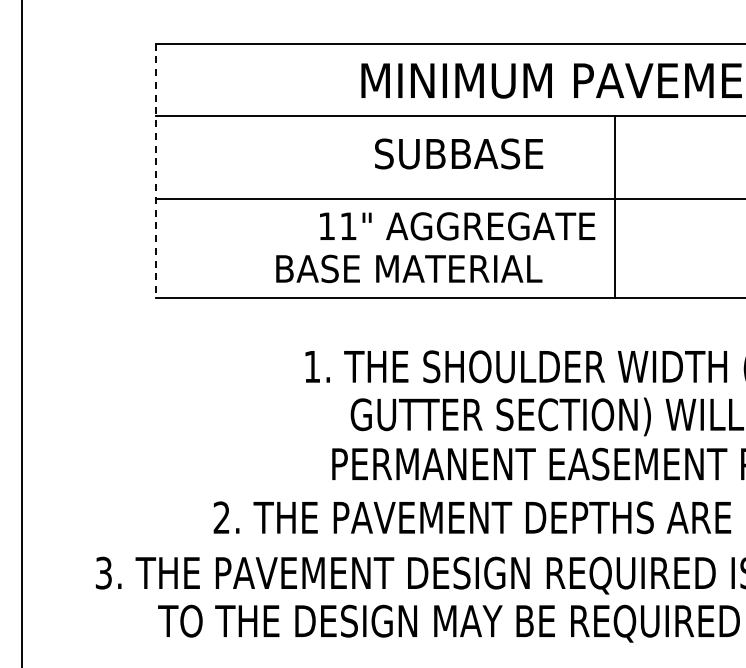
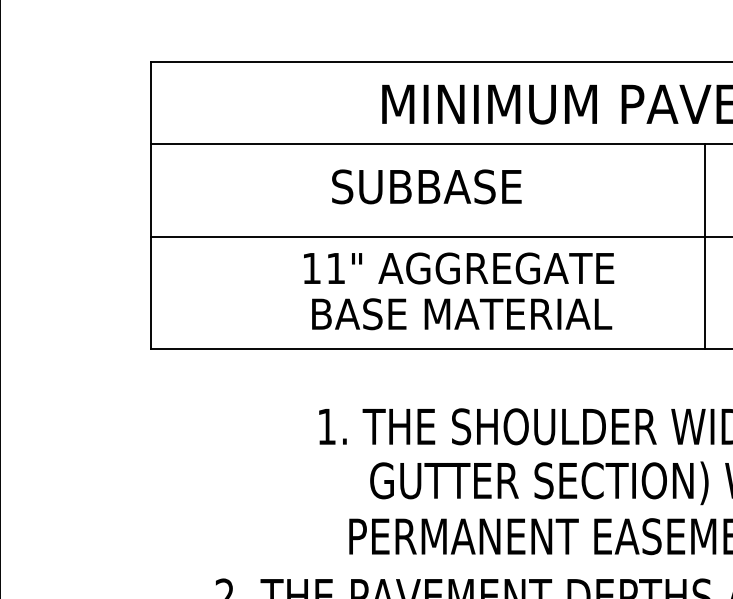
text: (459, 153) -> (427, 186), moved
line: (156, 171) -> (151, 206), dashed -> solid
line: (614, 206) -> (704, 246), moved
text: (457, 226) -> (458, 268), moved
text: (409, 268) -> (462, 313), moved

